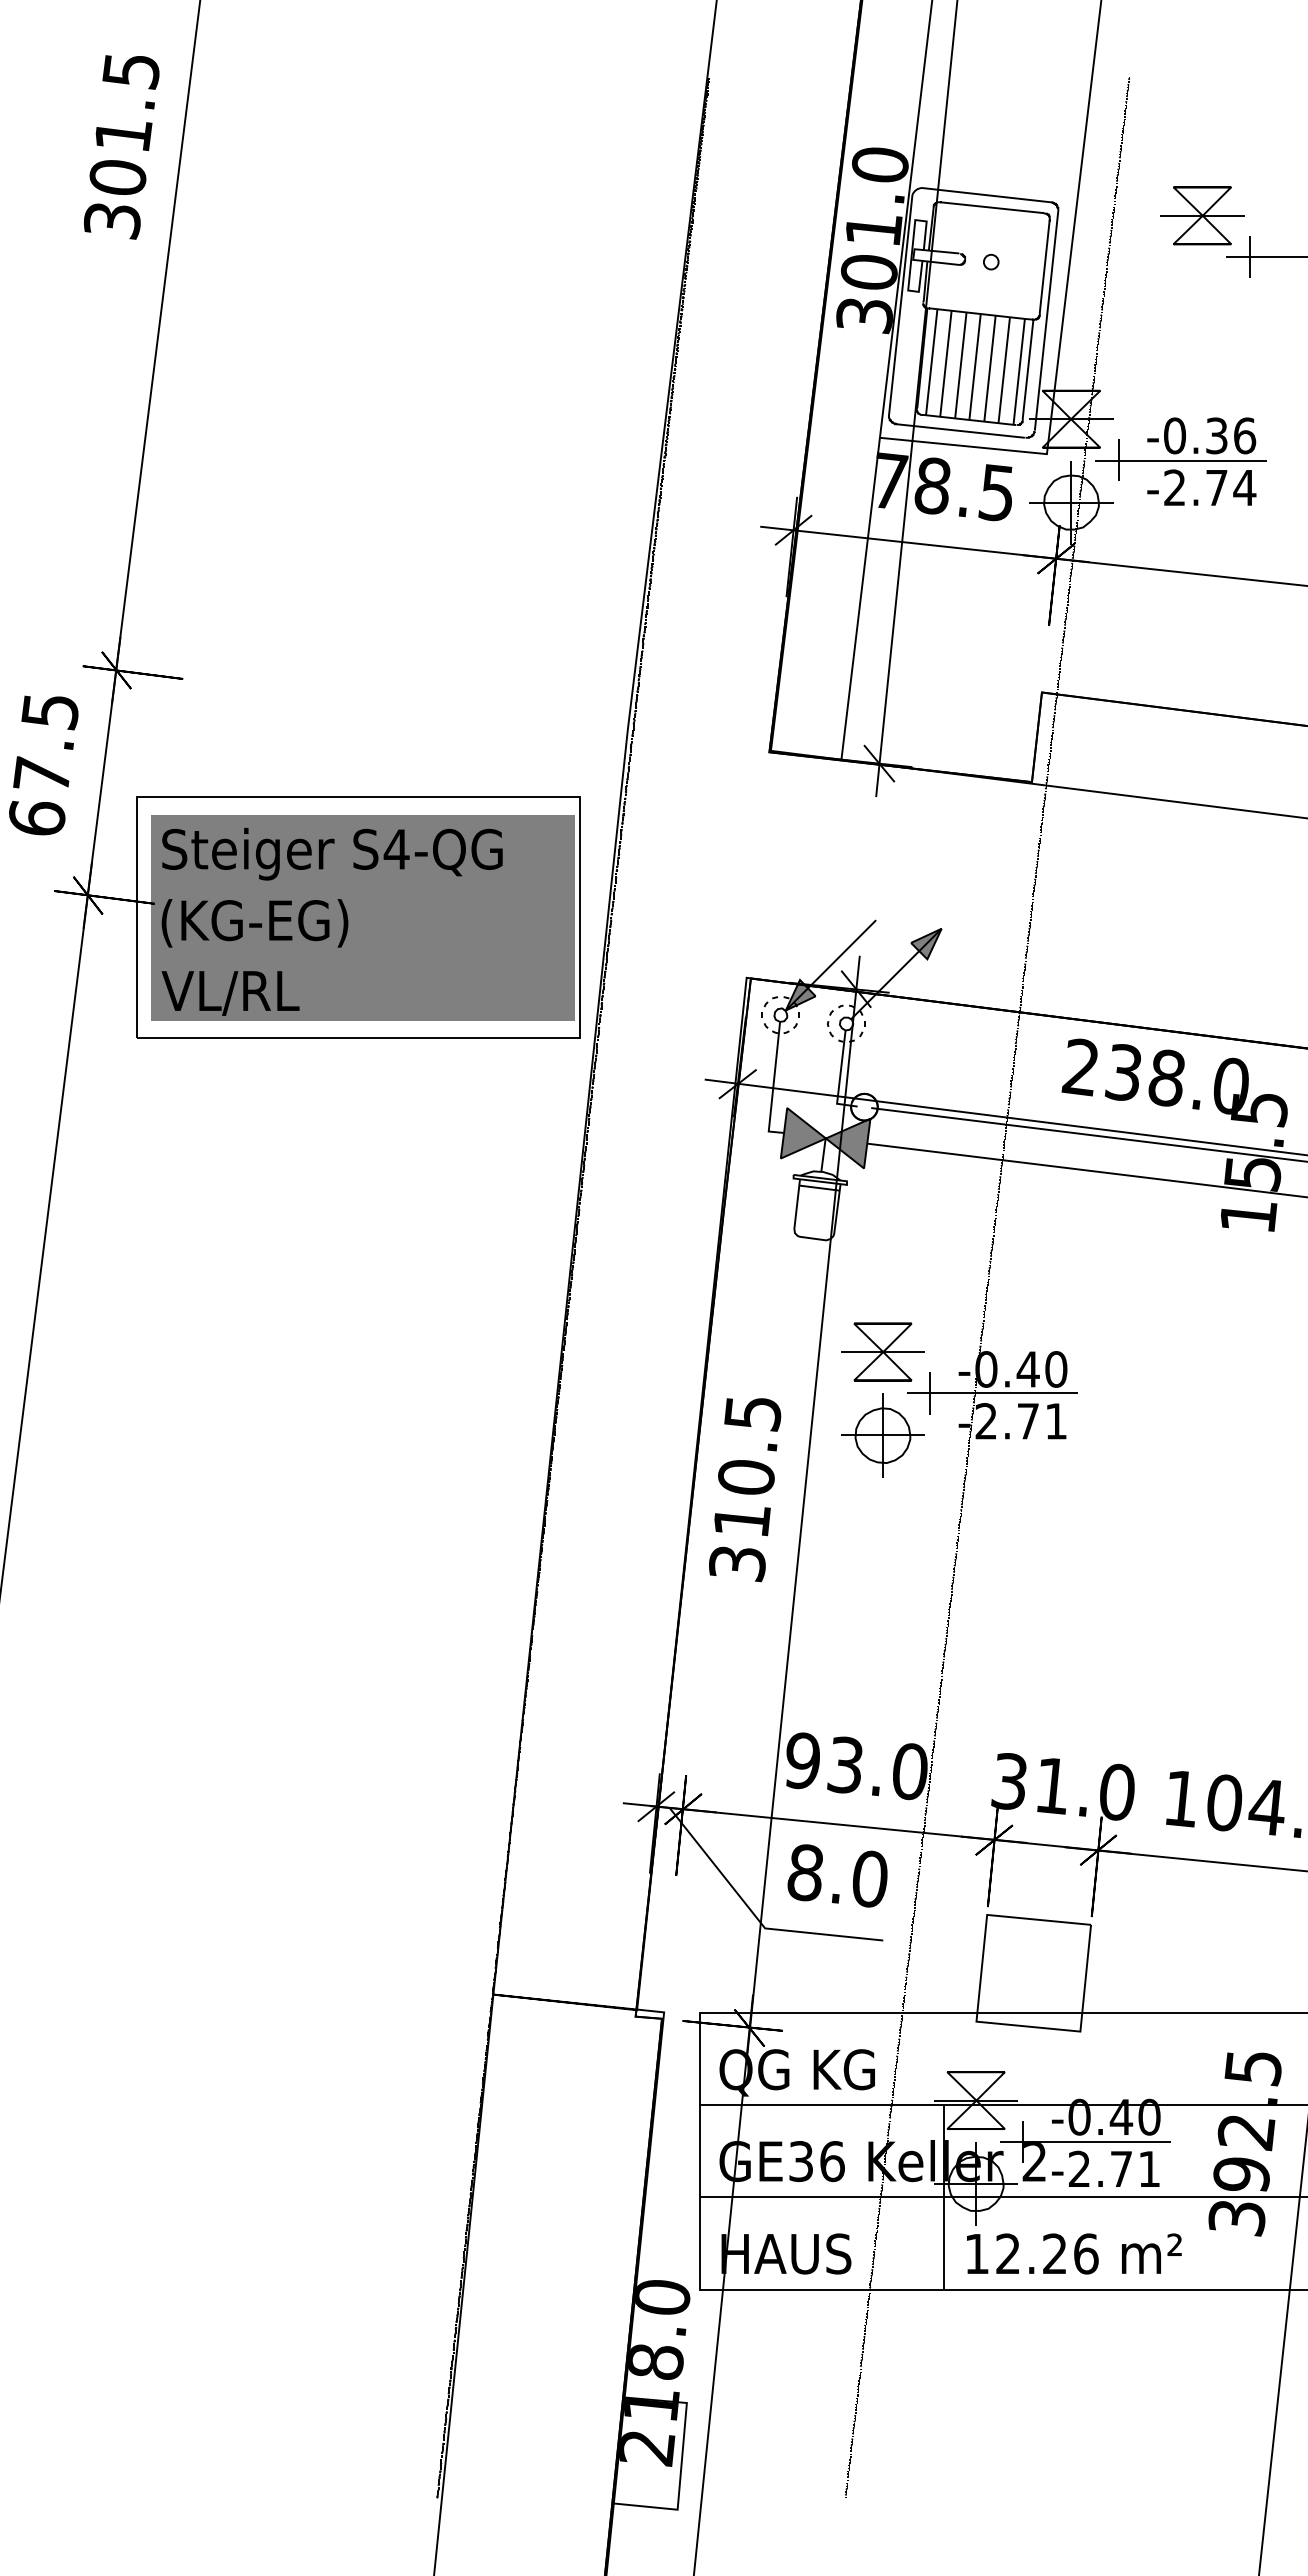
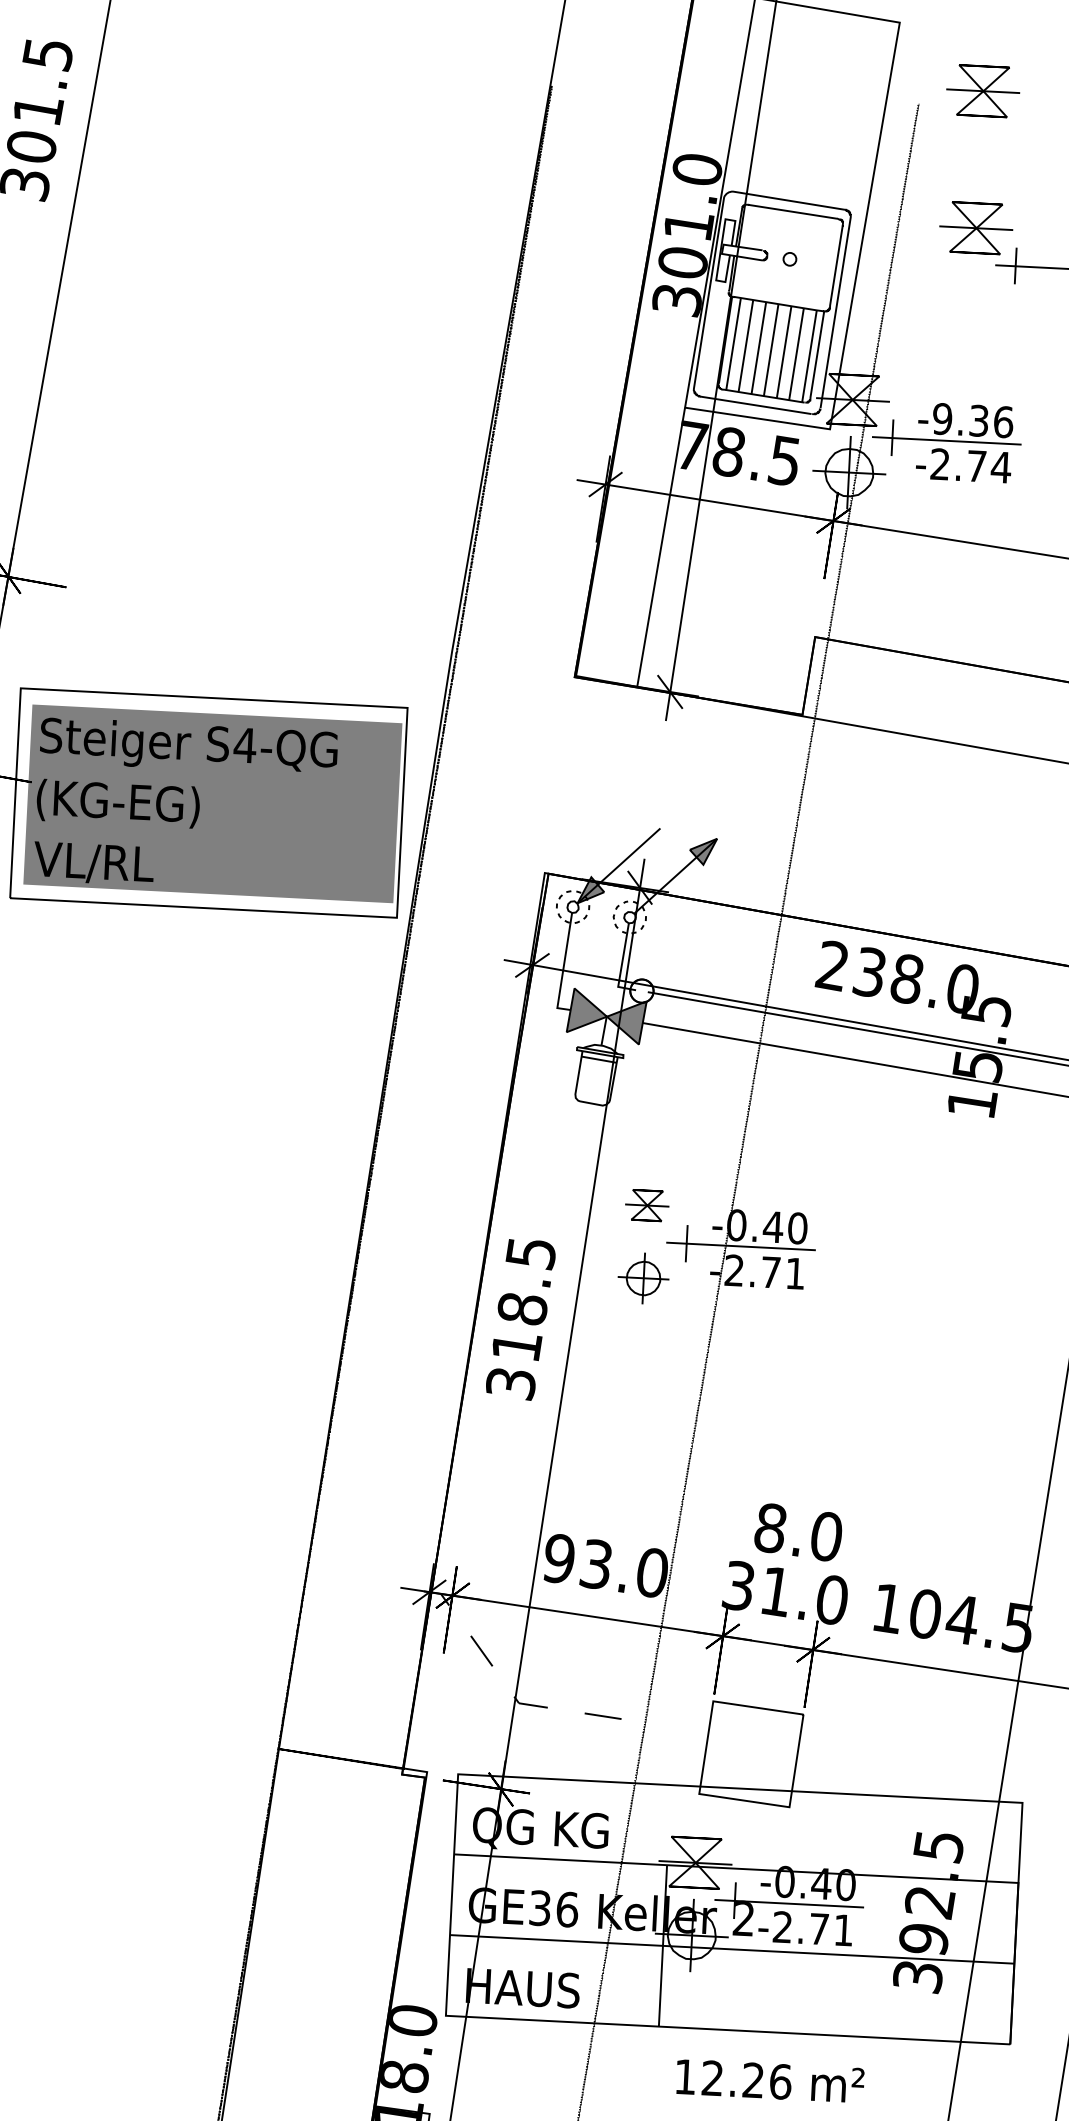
part: (1202, 58) -> (983, 90), added
text: (1174, 435) -> (942, 418), -0.36 -> -9.36
part: (882, 1351) -> (646, 1205), size x0.6
part: (882, 1435) -> (643, 1278), size x0.7
text: (746, 1477) -> (522, 1309), 310.5 -> 318.5
text: (837, 1875) -> (798, 1532), moved
line: (754, 1915) -> (510, 1691), solid -> dashed
text: (1074, 2253) -> (770, 2080), moved

